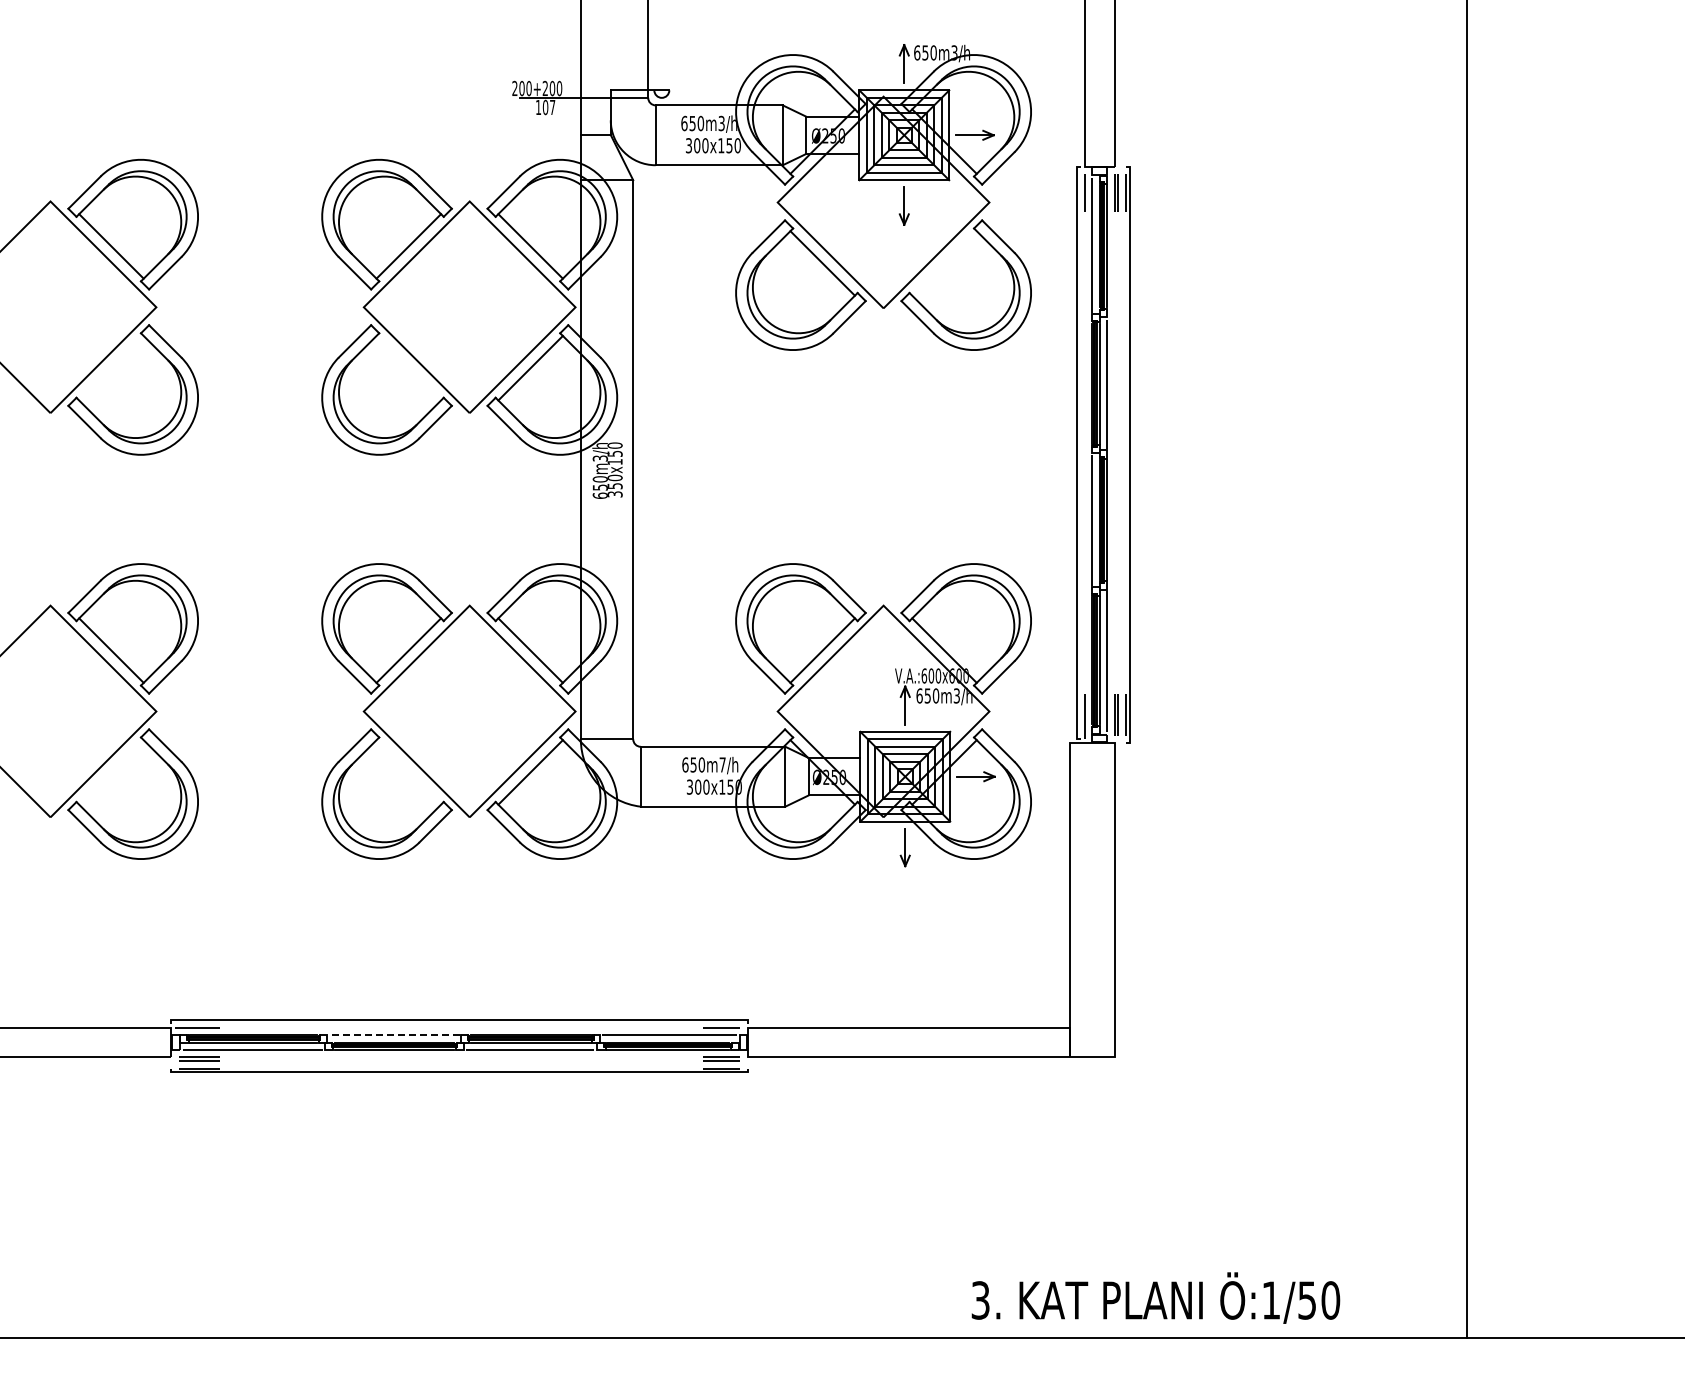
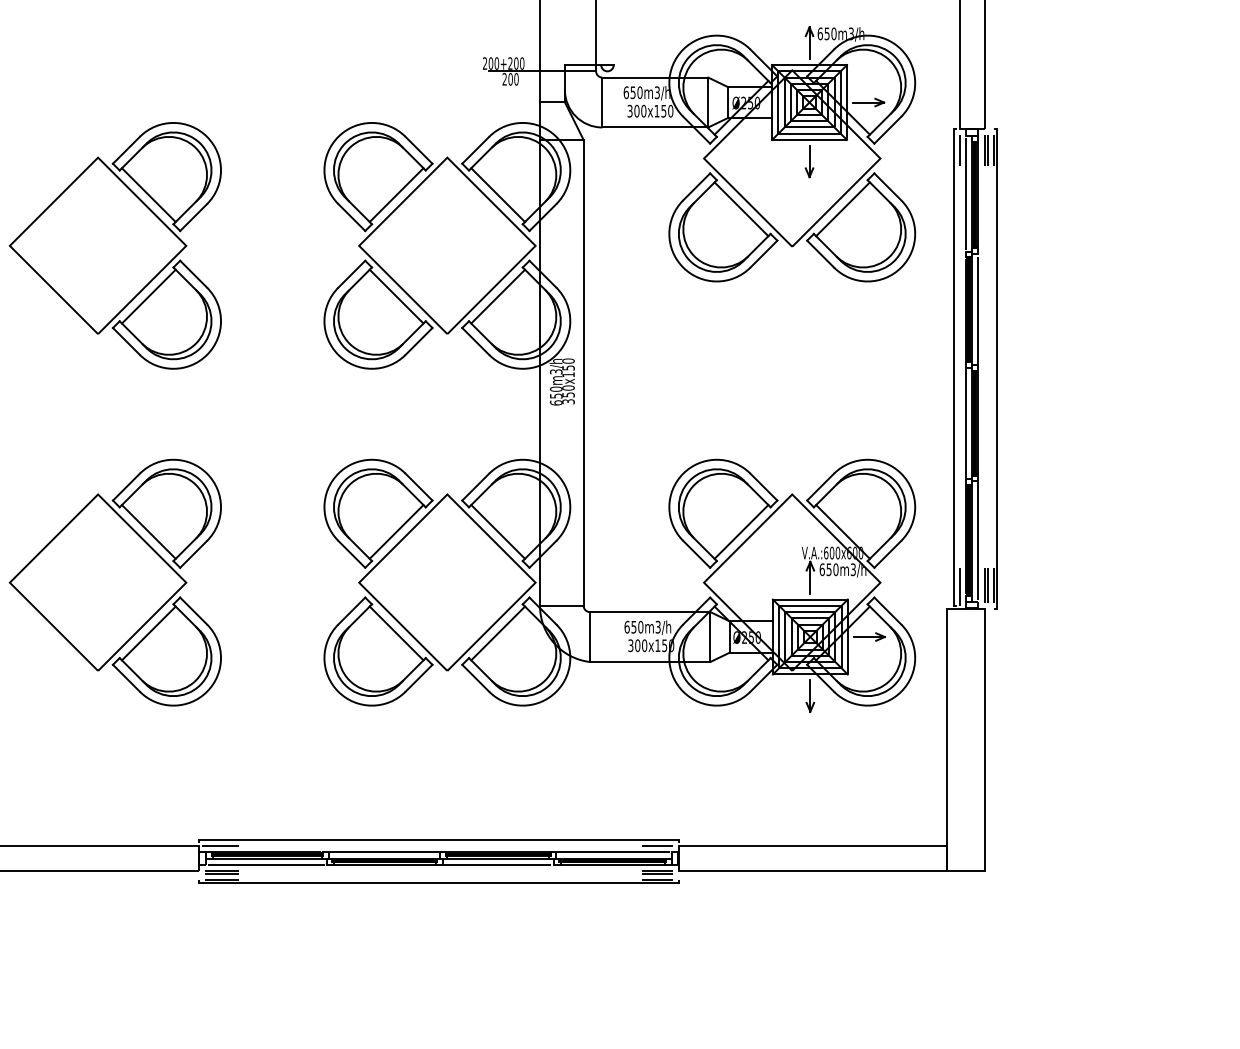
text: (545, 107) -> (510, 79), 107 -> 200
line: (944, 263) -> (843, 209), added
line: (111, 367) -> (148, 296), added
line: (408, 367) -> (396, 296), added
text: (722, 764) -> (658, 626), 650m7/h -> 650m3/h
line: (111, 772) -> (148, 633), added
line: (408, 772) -> (396, 633), added
line: (393, 1035) -> (383, 852), dashed -> solid

